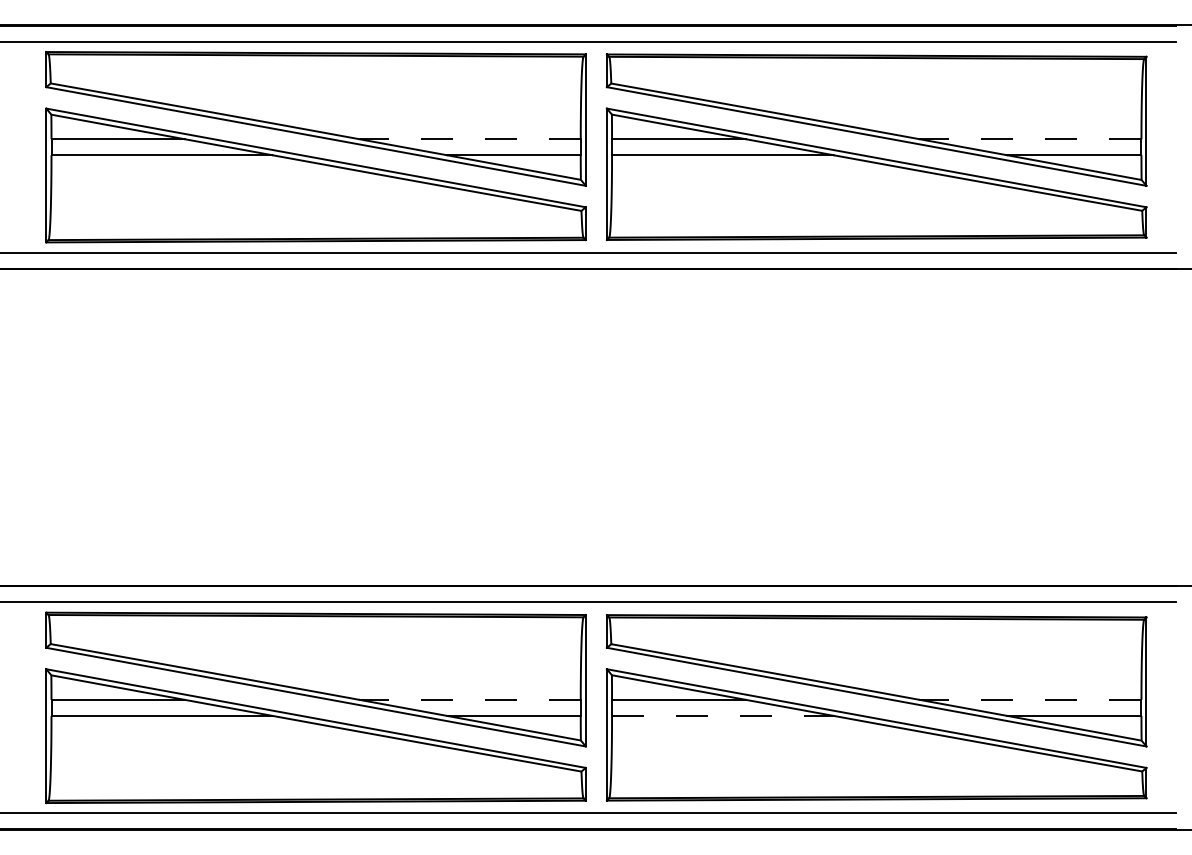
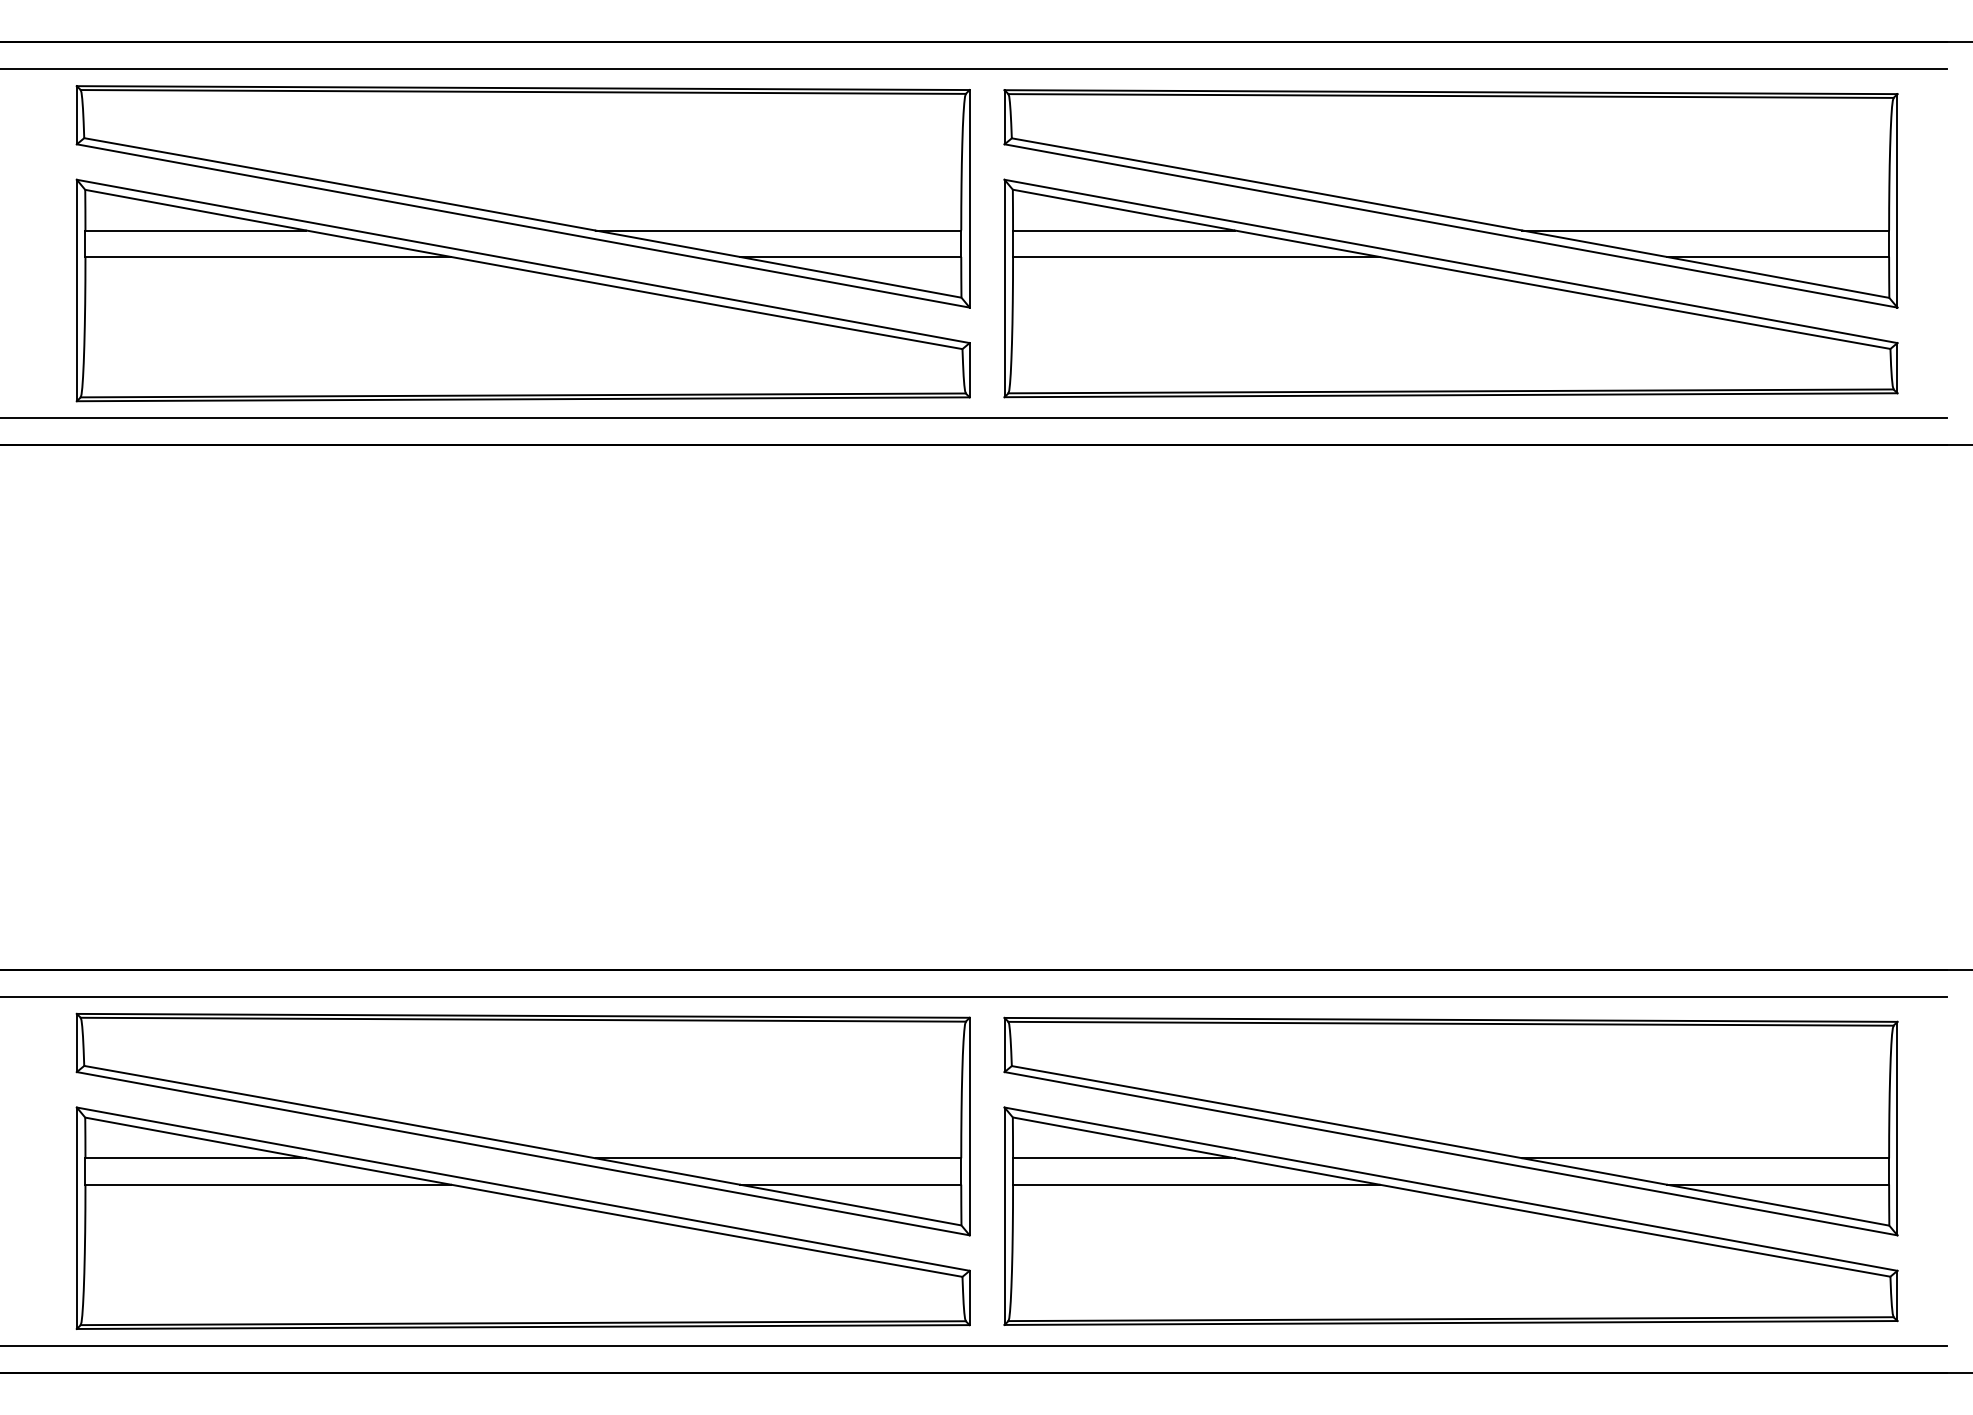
line: (470, 139) -> (778, 230), dashed -> solid
line: (1030, 139) -> (1705, 230), dashed -> solid
line: (470, 699) -> (778, 1157), dashed -> solid
line: (1030, 699) -> (1705, 1157), dashed -> solid
line: (722, 715) -> (1195, 1184), dashed -> solid

